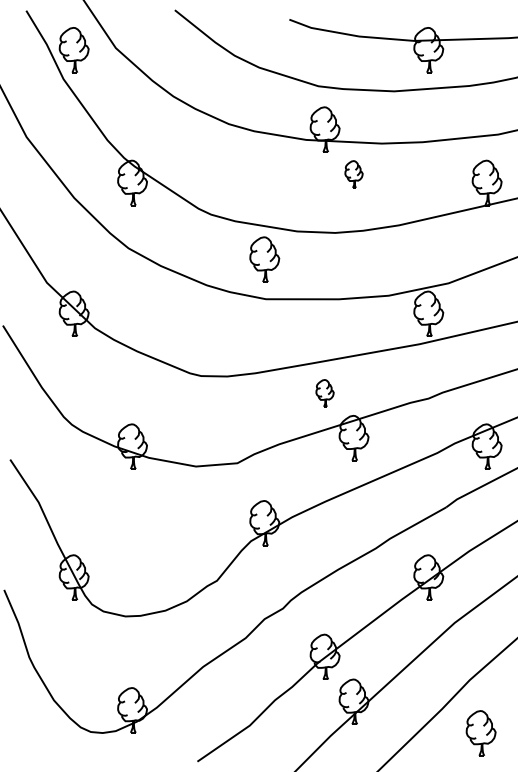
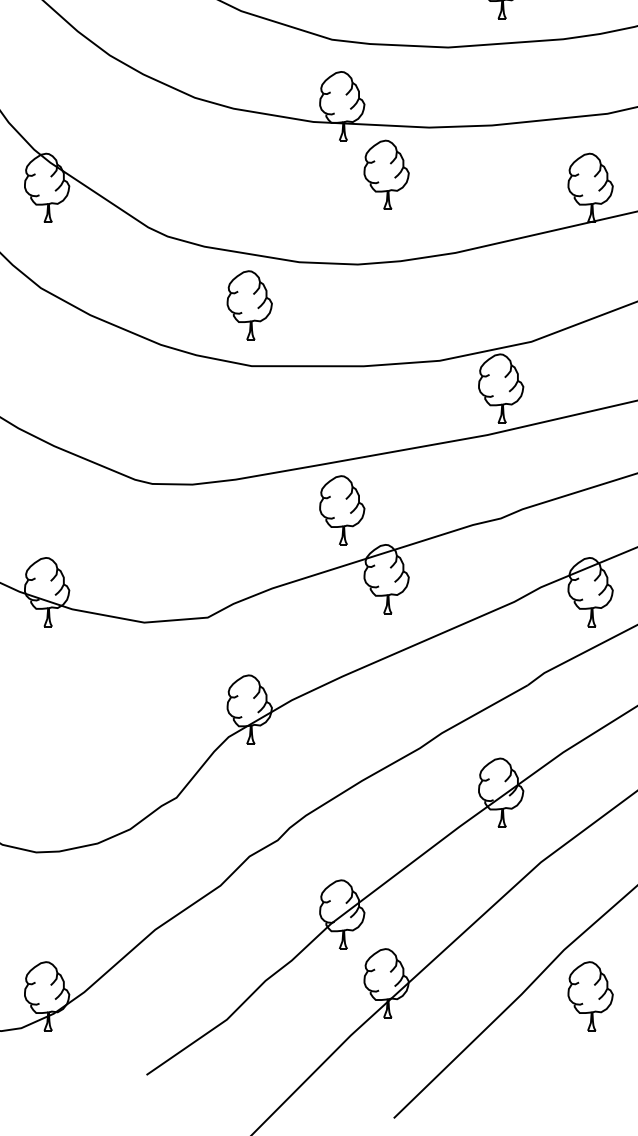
part: (353, 174) -> (385, 174), size x1.67
part: (324, 393) -> (341, 510), size x1.67
part: (480, 733) -> (589, 996), moved

